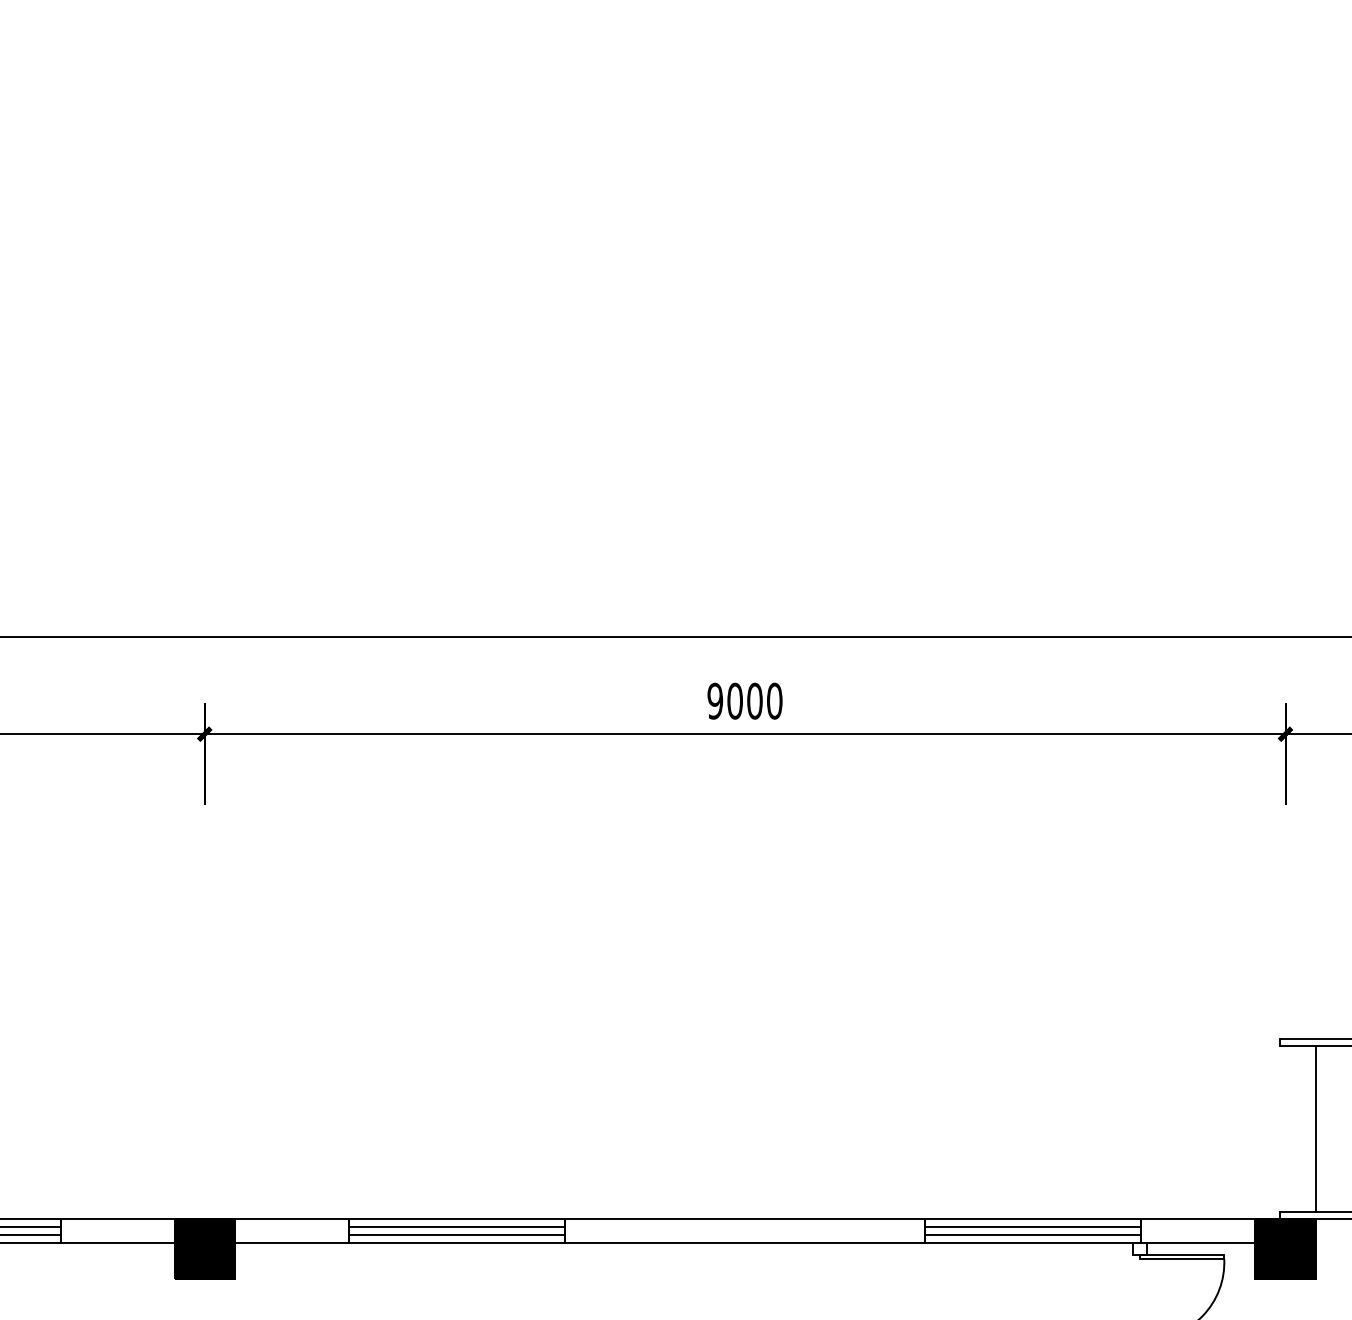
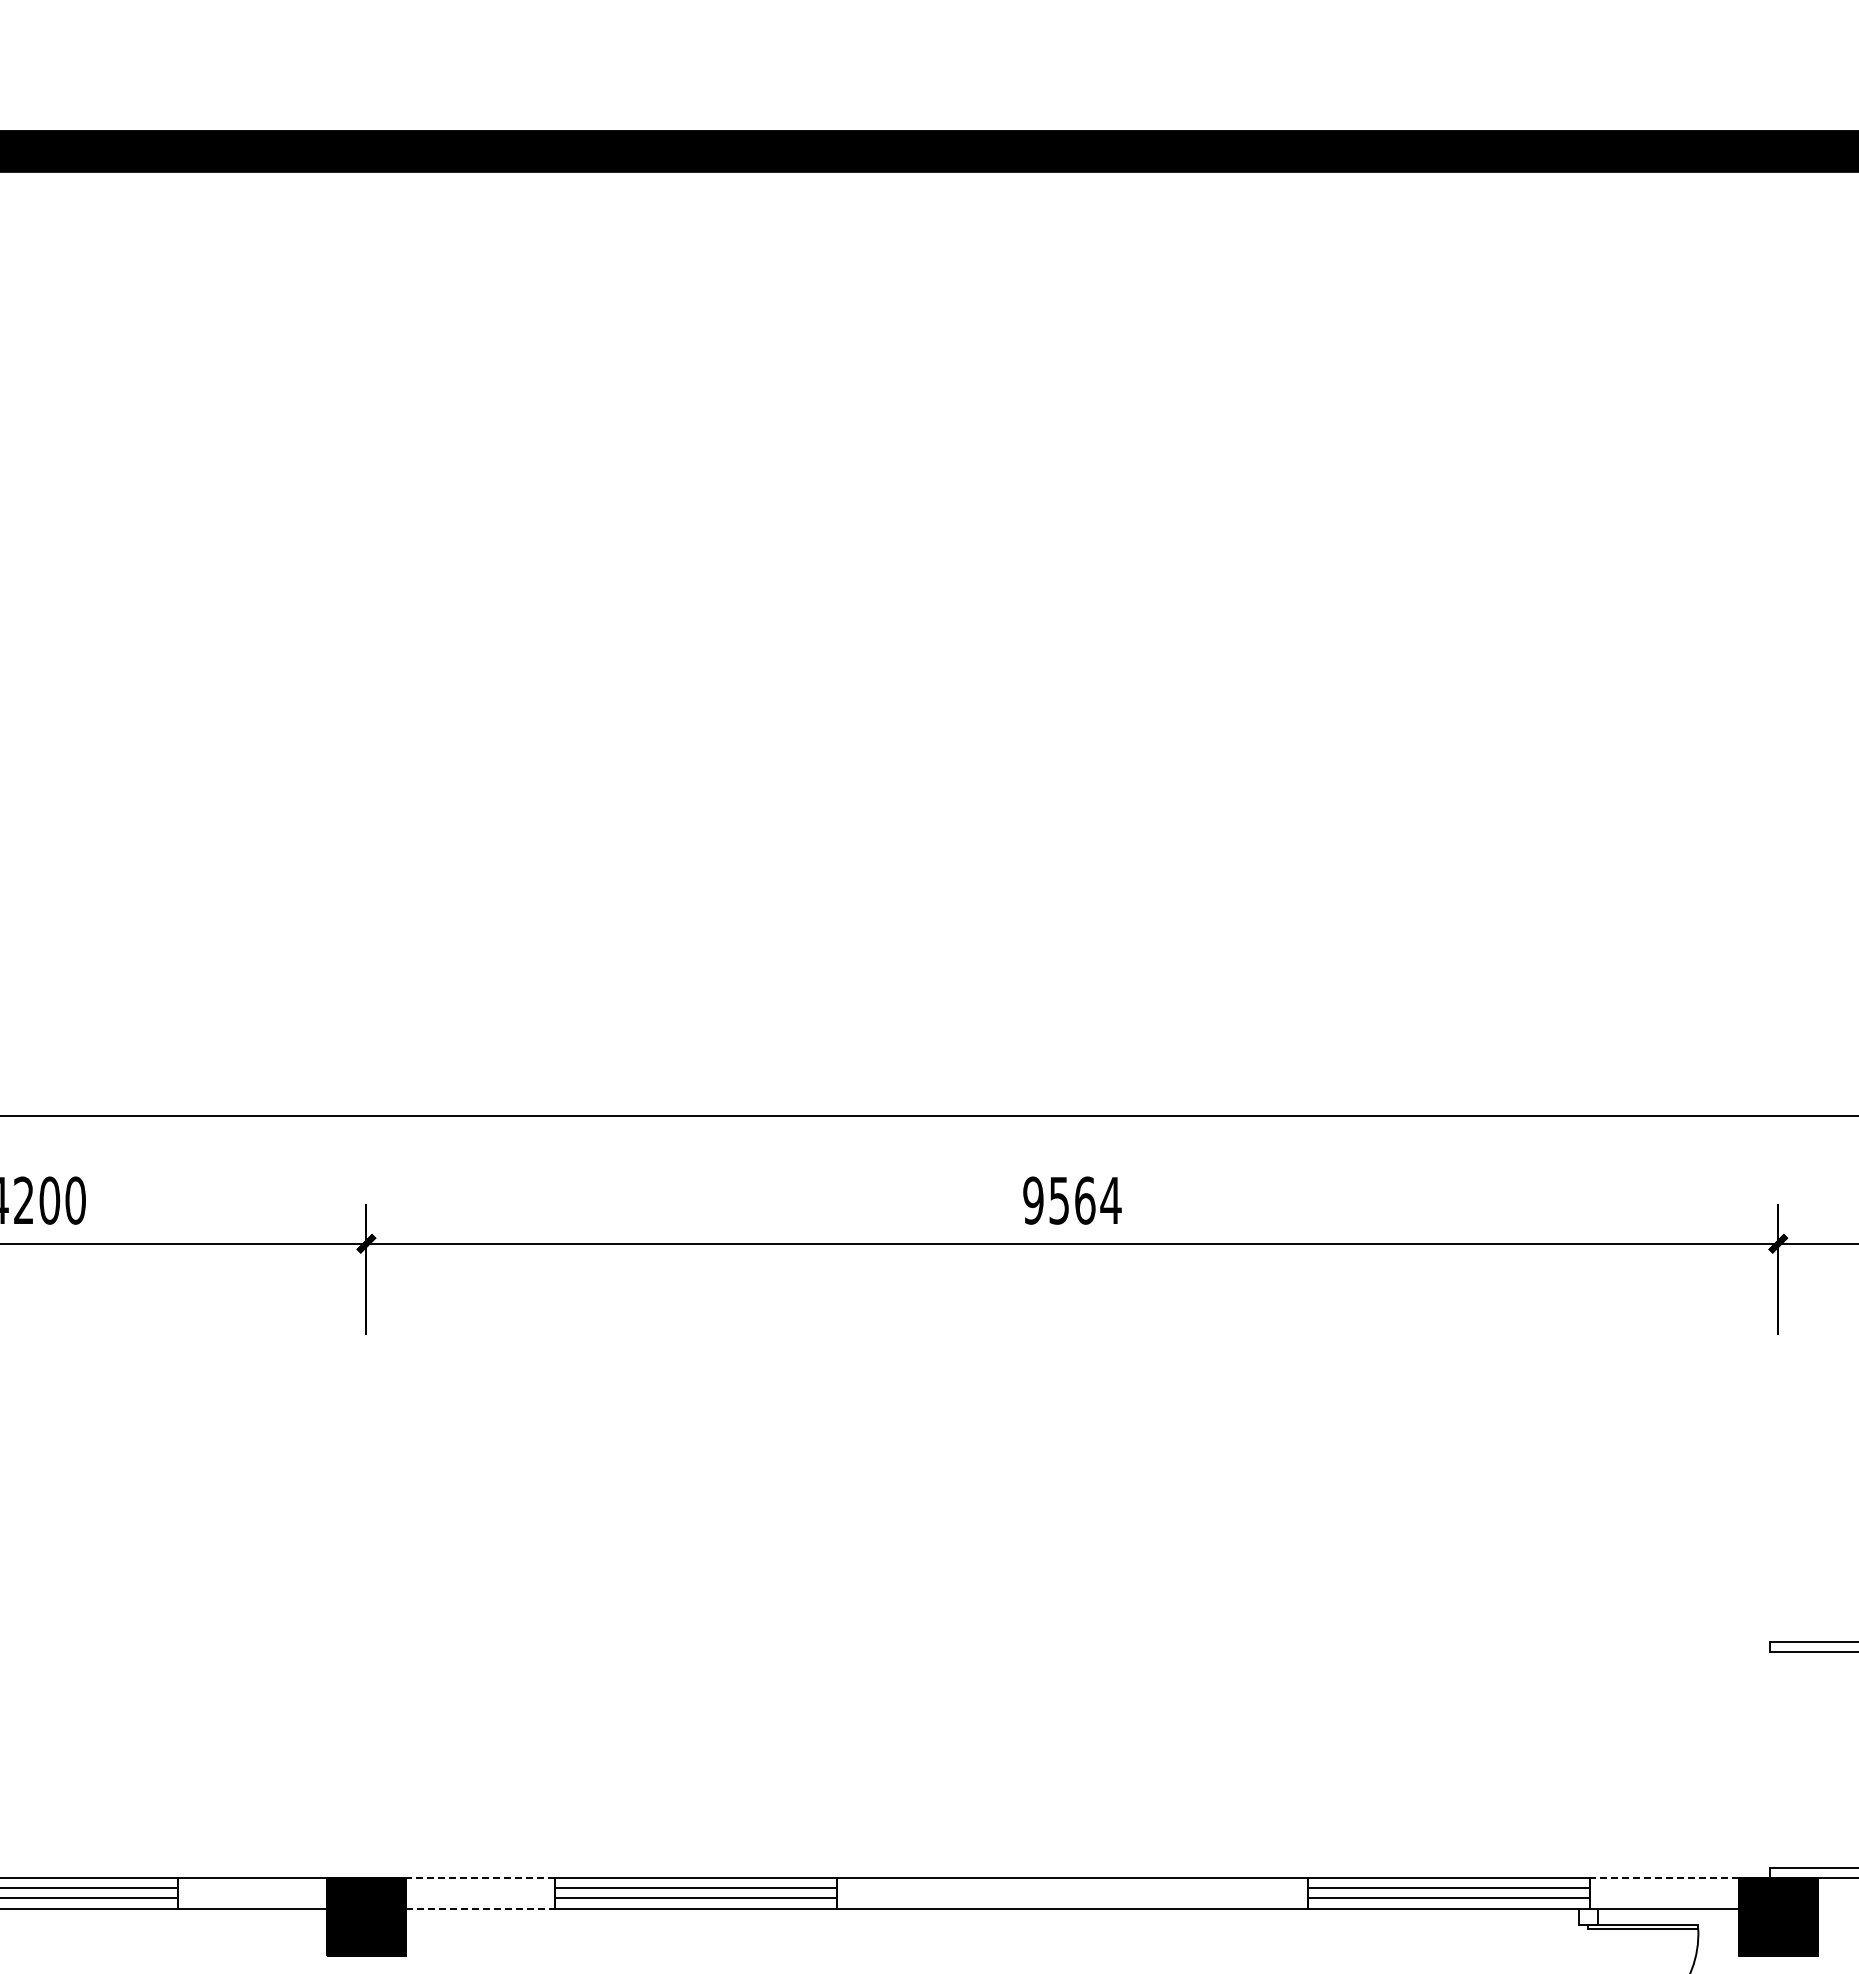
text: (755, 701) -> (1085, 1200), 9000 -> 9564
line: (1315, 1129) -> (1817, 1759), removed
line: (292, 1219) -> (480, 1877), solid -> dashed
line: (1198, 1219) -> (1664, 1877), solid -> dashed
line: (292, 1243) -> (480, 1908), solid -> dashed

